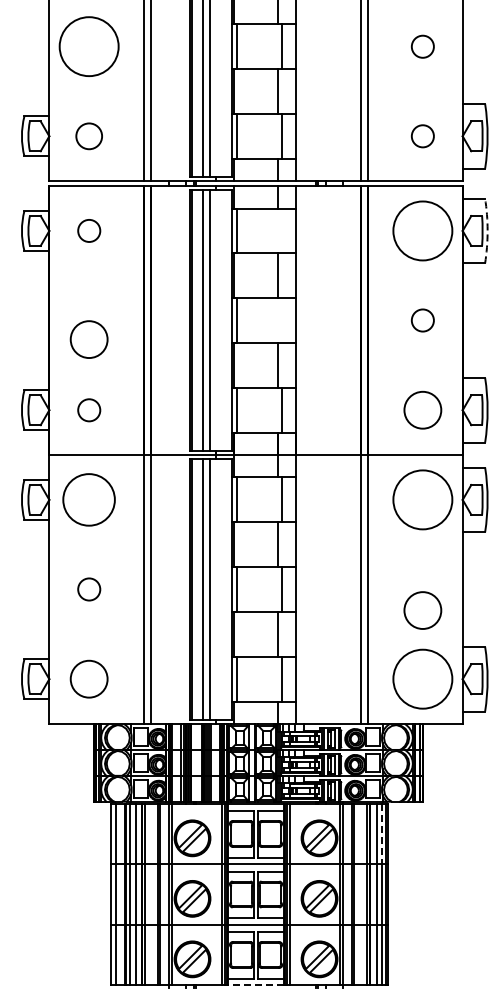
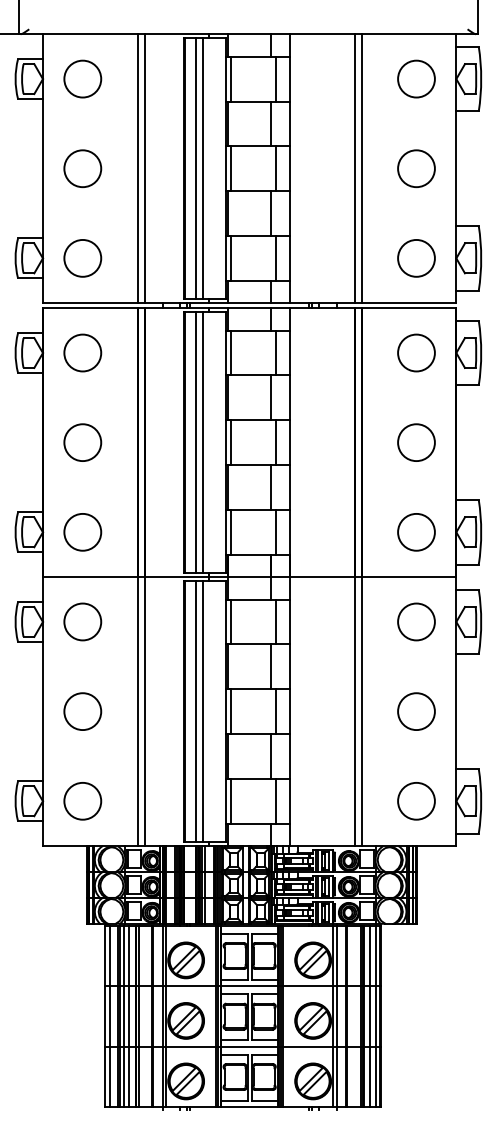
circle: (88, 46) -> (82, 168), size x0.62
circle: (422, 46) -> (416, 168), size x1.67
circle: (422, 135) -> (416, 257), size x1.67
circle: (88, 136) -> (82, 258), size x1.43
circle: (88, 230) -> (82, 352), size x1.67
line: (281, 230) -> (275, 352), added
circle: (422, 230) -> (416, 352), size x0.62
arc: (487, 231) -> (481, 353), dashed -> solid
line: (281, 320) -> (275, 442), added
circle: (422, 320) -> (416, 442), size x1.67
circle: (88, 339) -> (82, 442), moved
circle: (88, 410) -> (82, 532), size x1.67
circle: (88, 499) -> (82, 621), size x0.71
circle: (422, 499) -> (416, 621), size x0.62
circle: (88, 589) -> (82, 711), size x1.67
circle: (422, 610) -> (416, 711), moved
circle: (422, 678) -> (416, 800), size x0.62
line: (381, 834) -> (375, 956), dashed -> solid
line: (255, 985) -> (249, 1107), dashed -> solid

